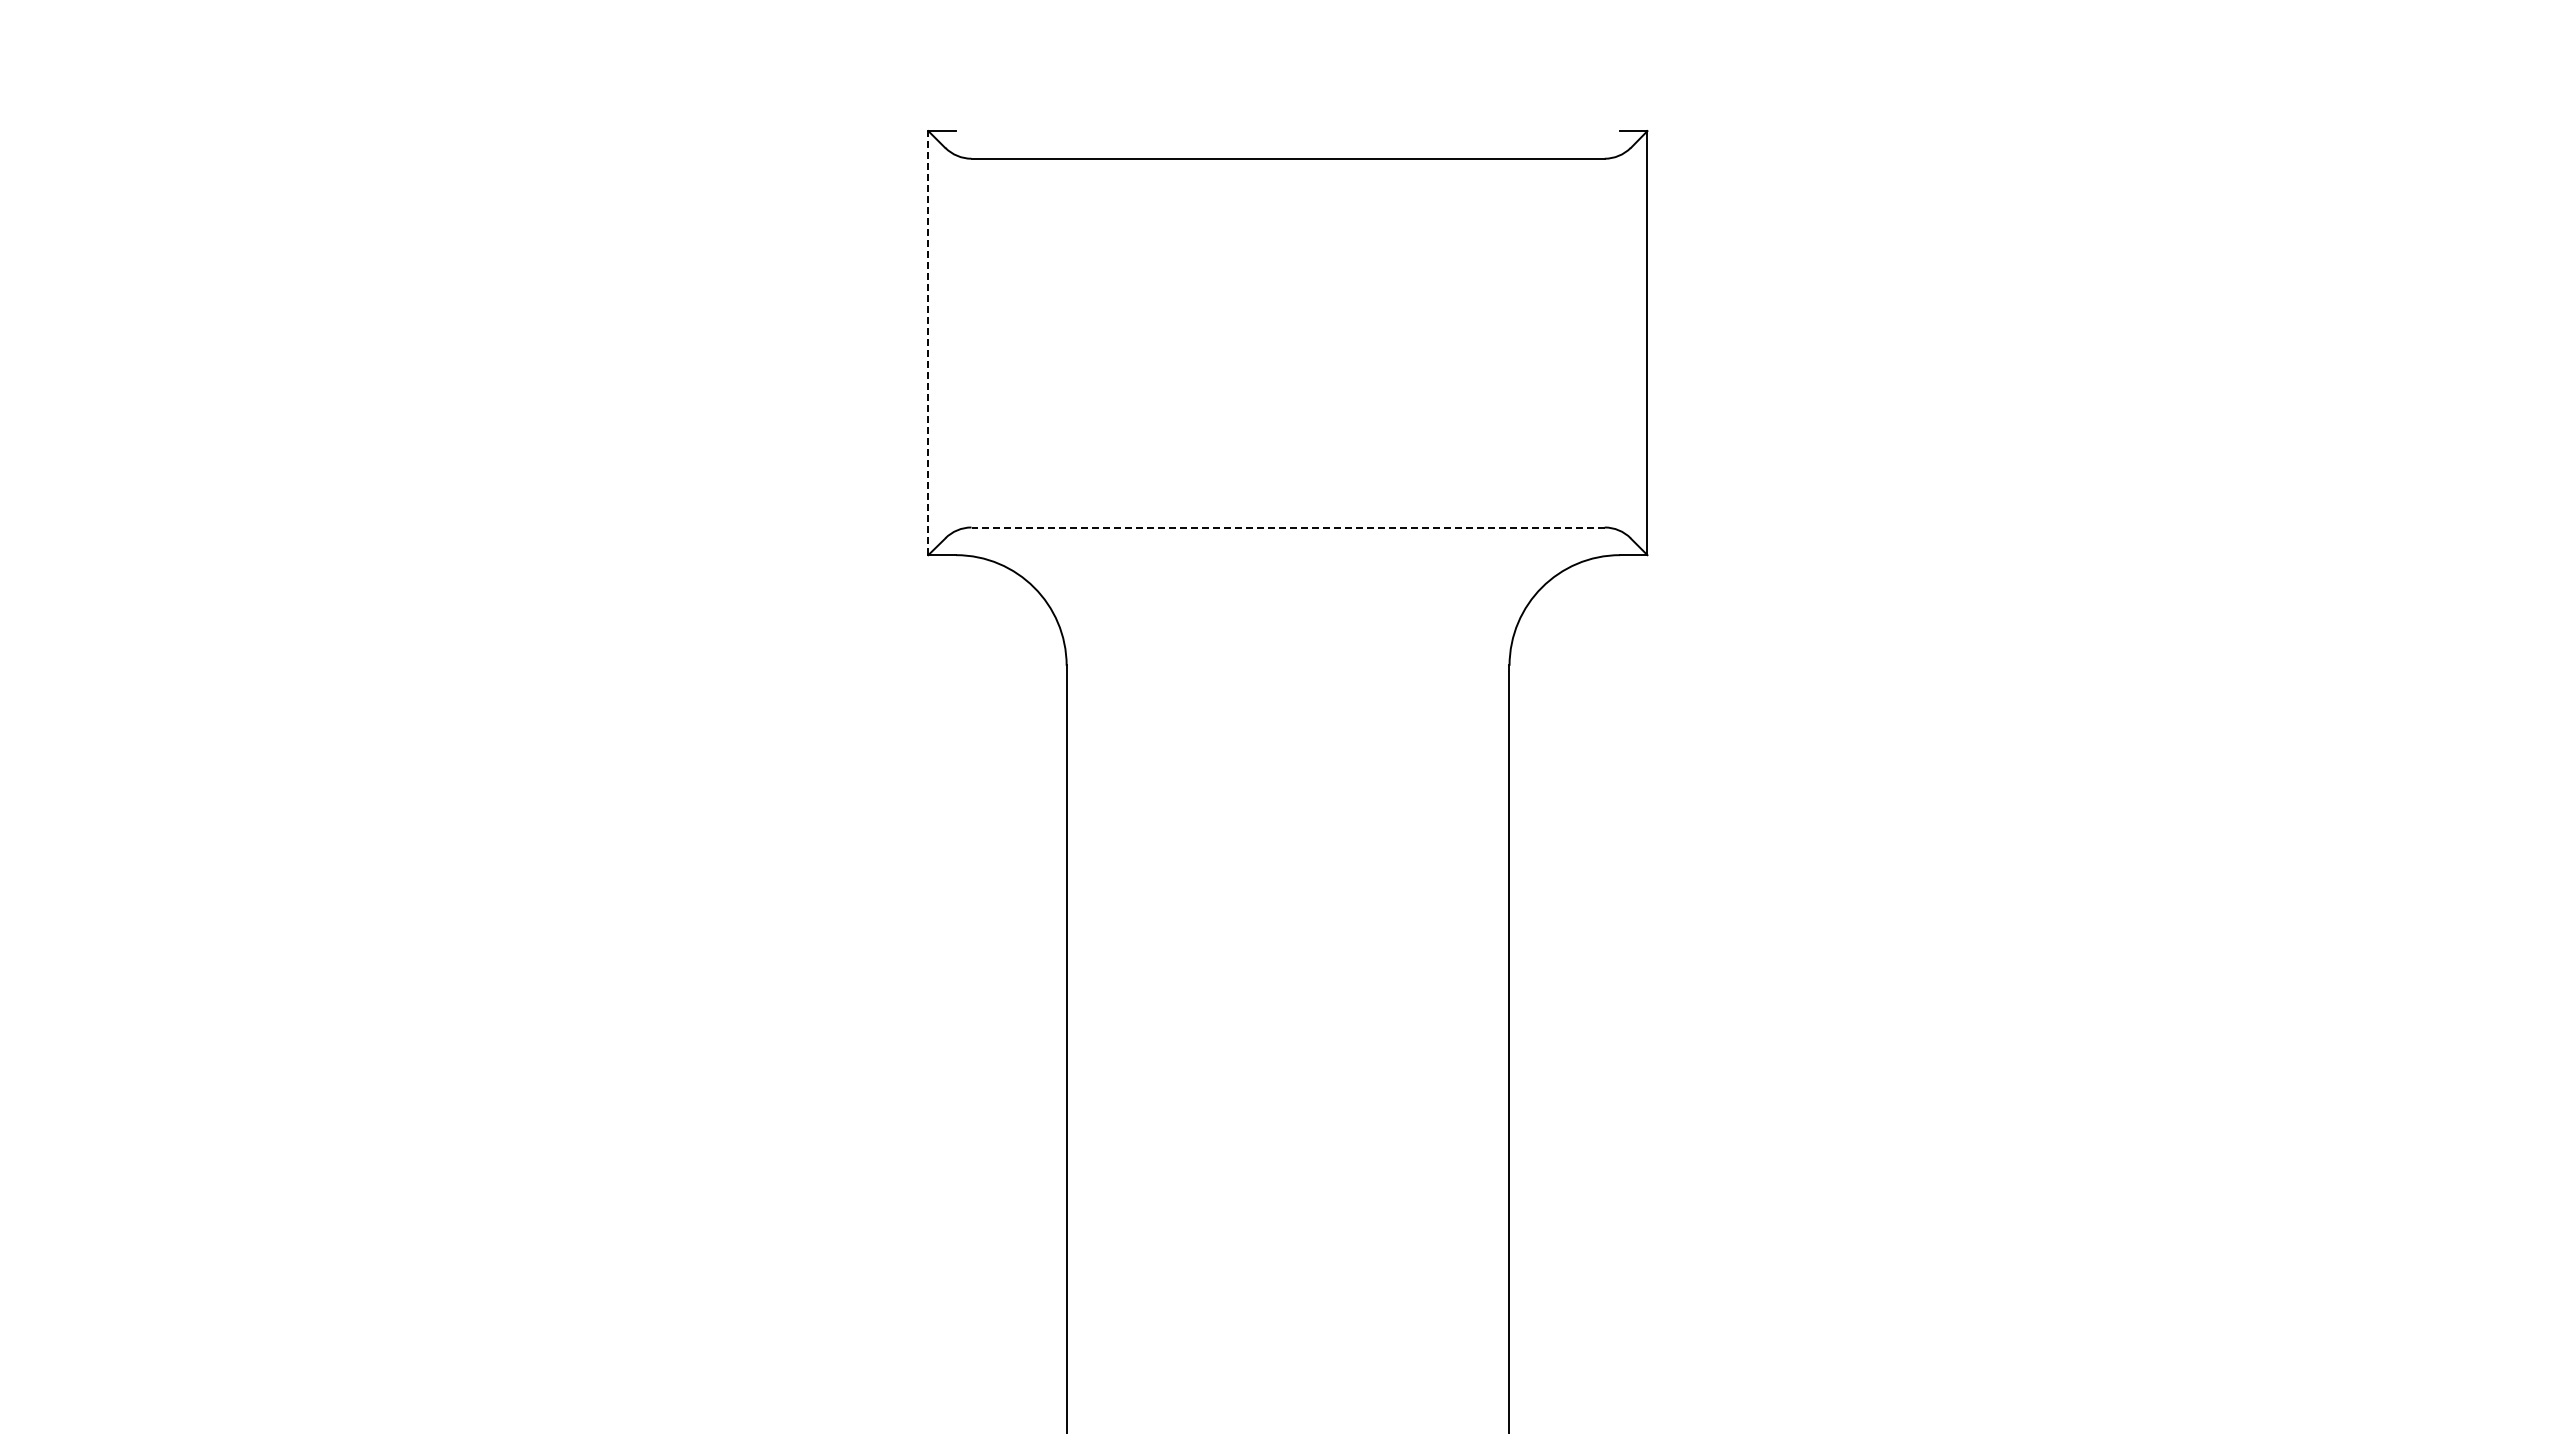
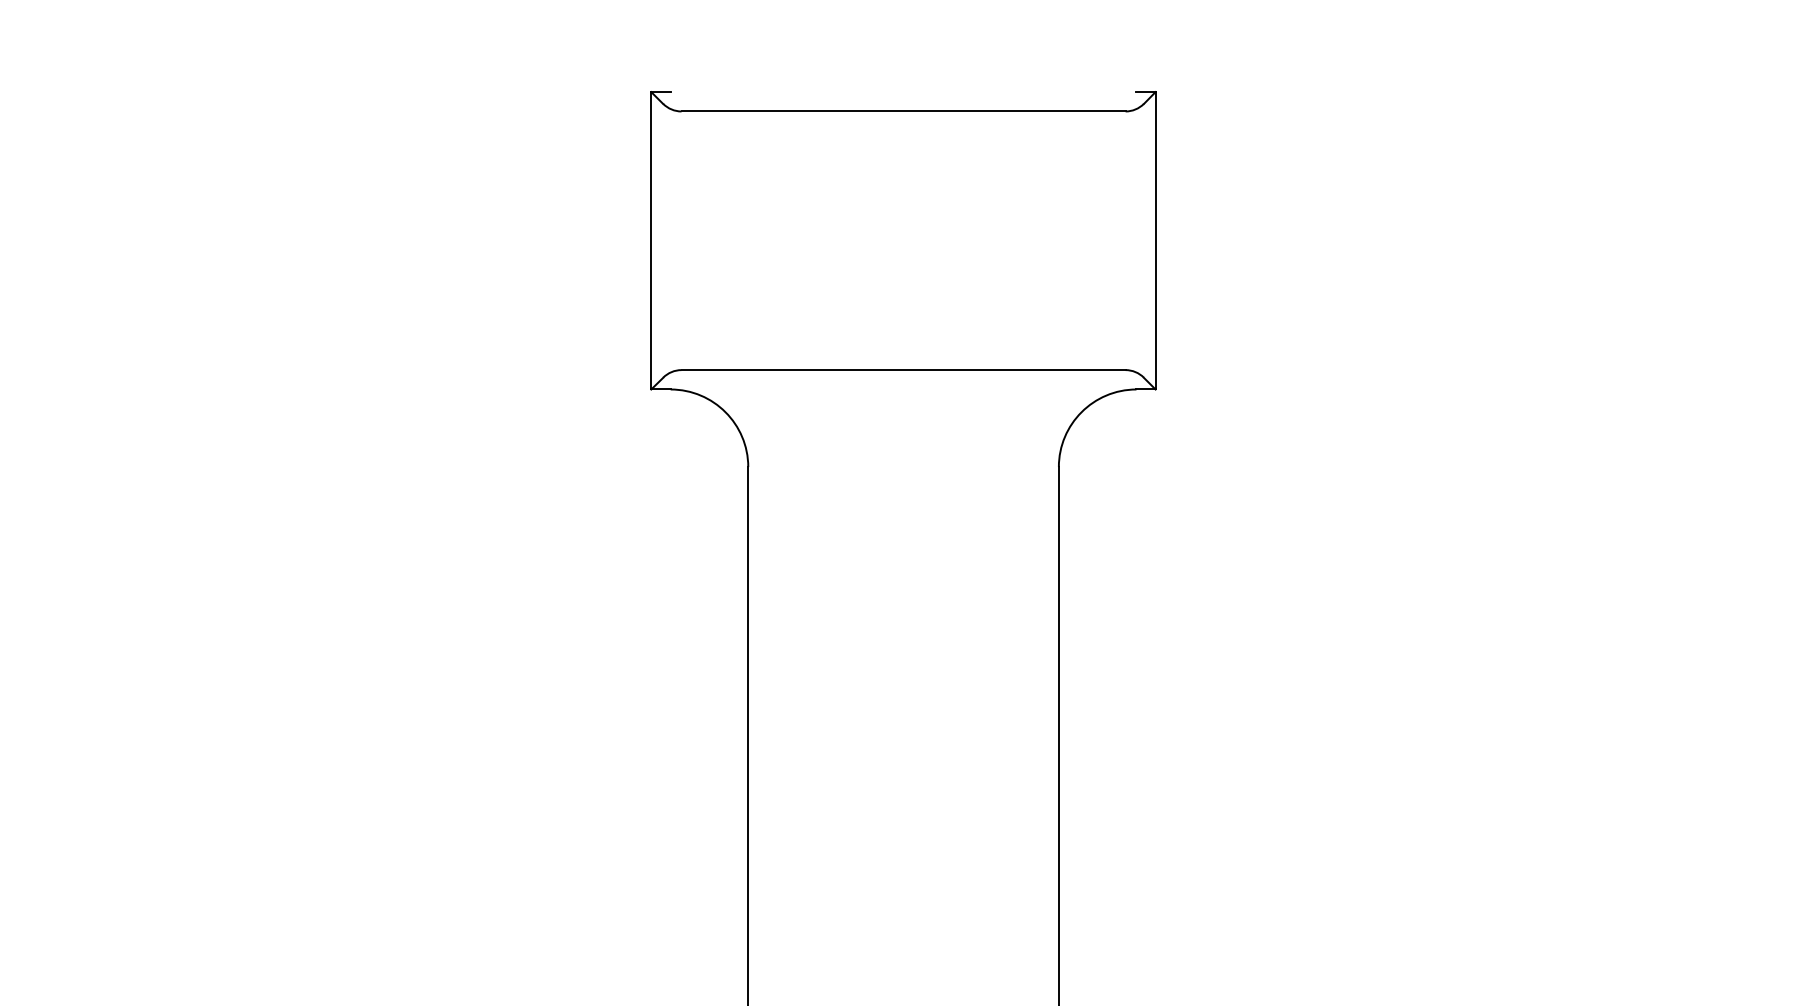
line: (928, 342) -> (651, 240), dashed -> solid
line: (1288, 527) -> (903, 370), dashed -> solid

